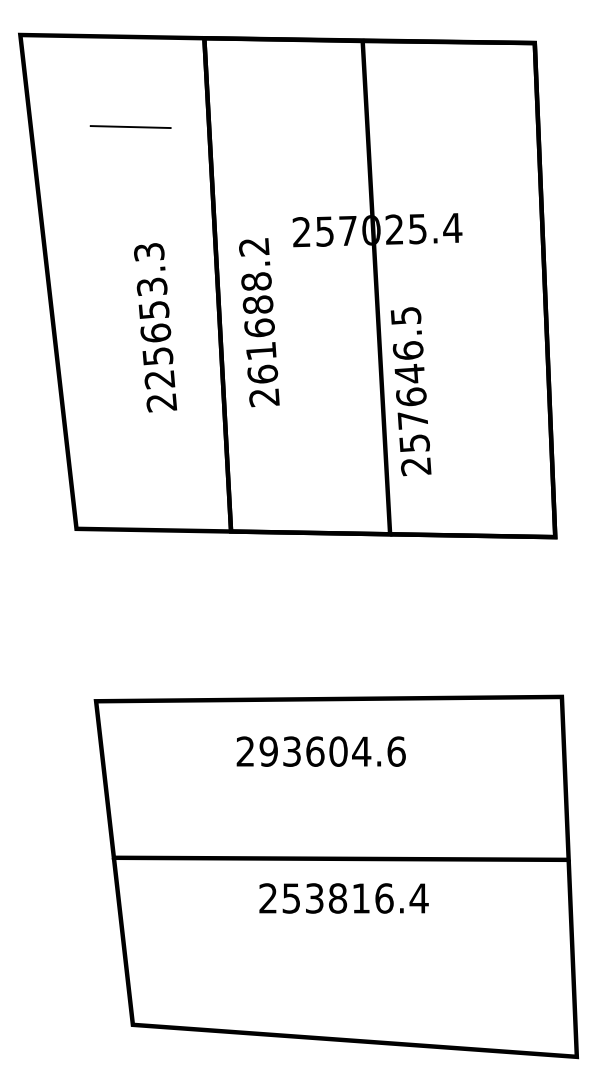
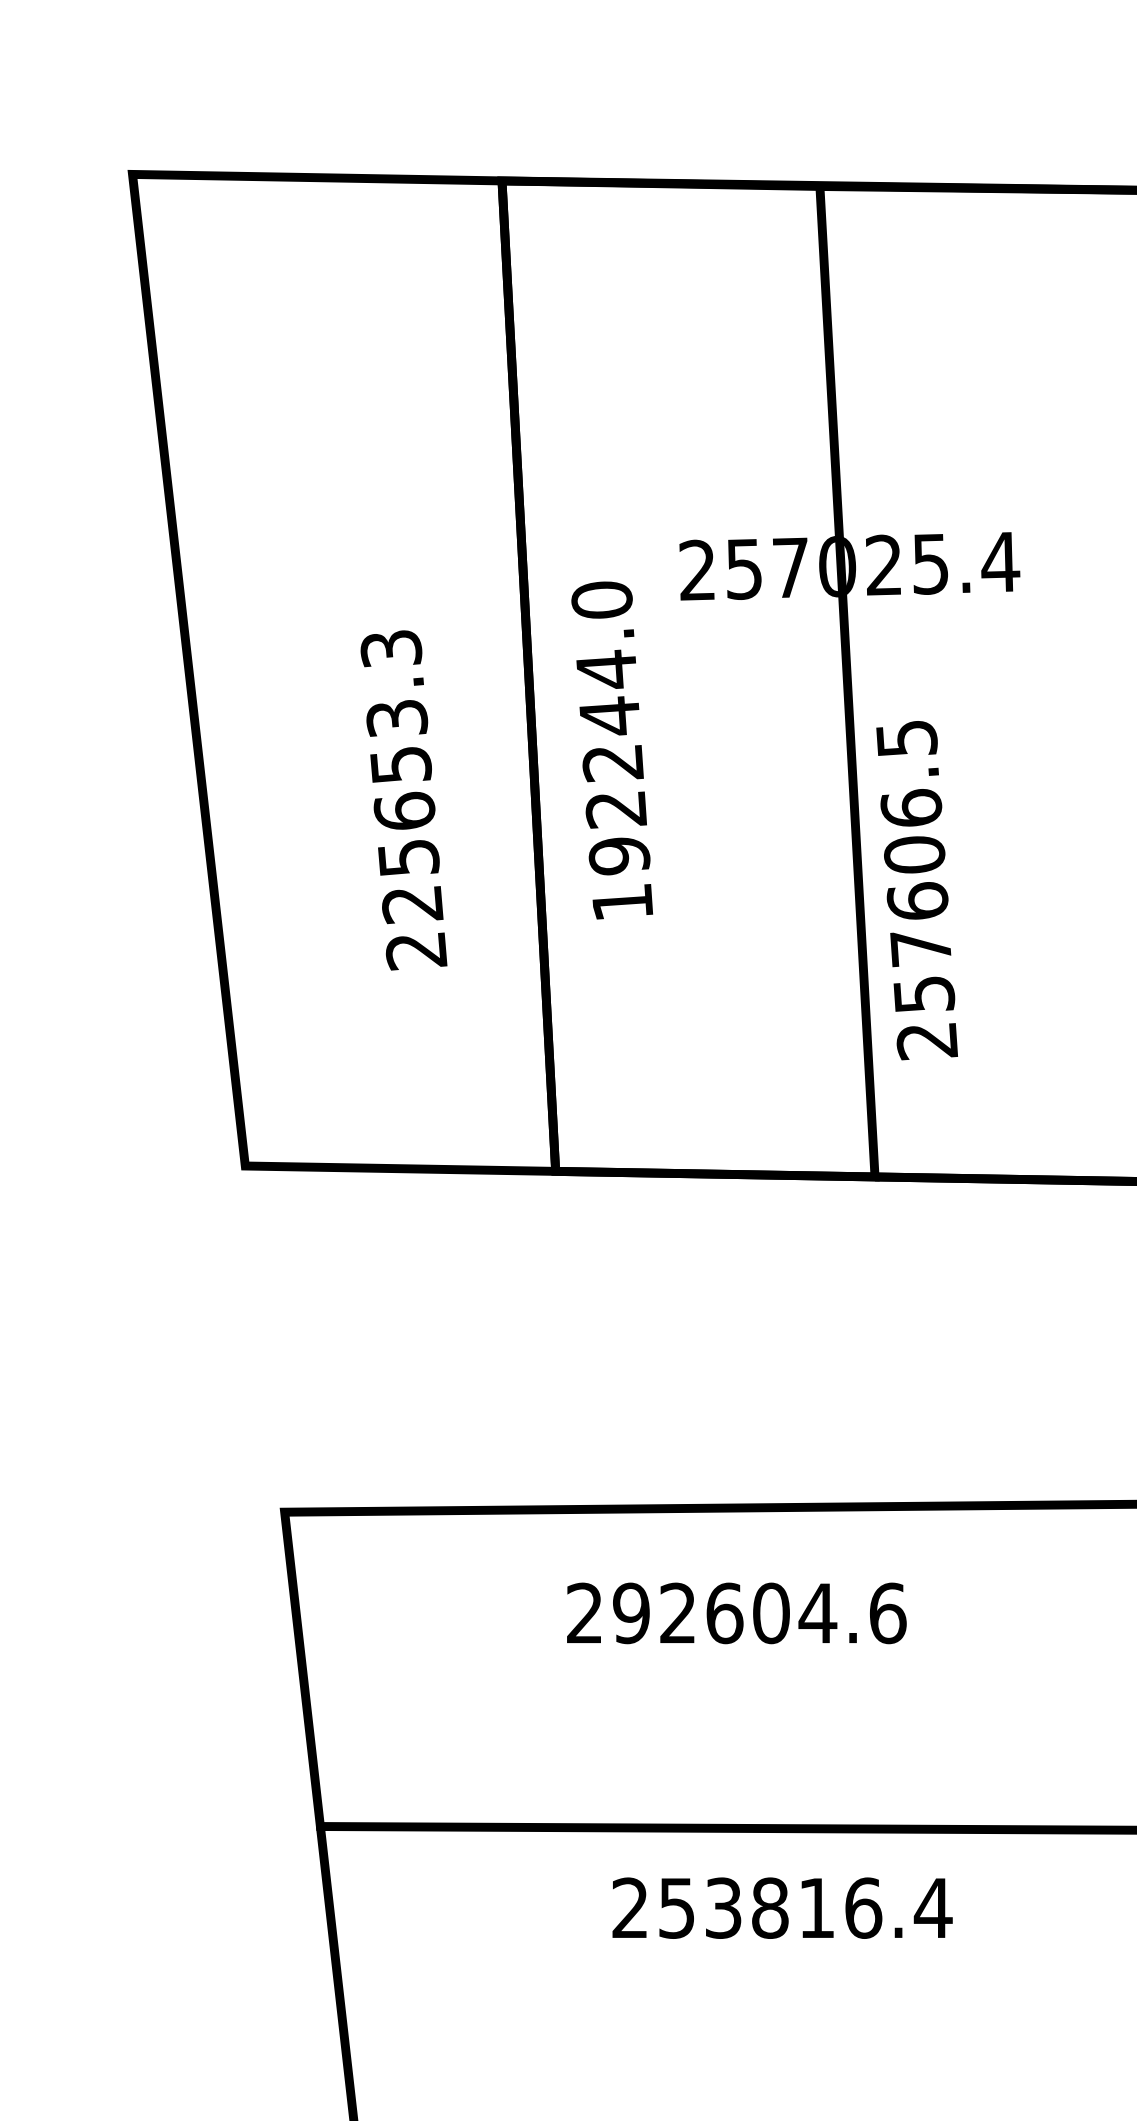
line: (130, 127) -> (353, 360), removed
text: (258, 322) -> (610, 751), 261688.2 -> 192244.0
text: (155, 327) -> (403, 799), moved
text: (409, 373) -> (913, 854), 257646.5 -> 257606.5
text: (291, 751) -> (676, 1613), 293604.6 -> 292604.6

